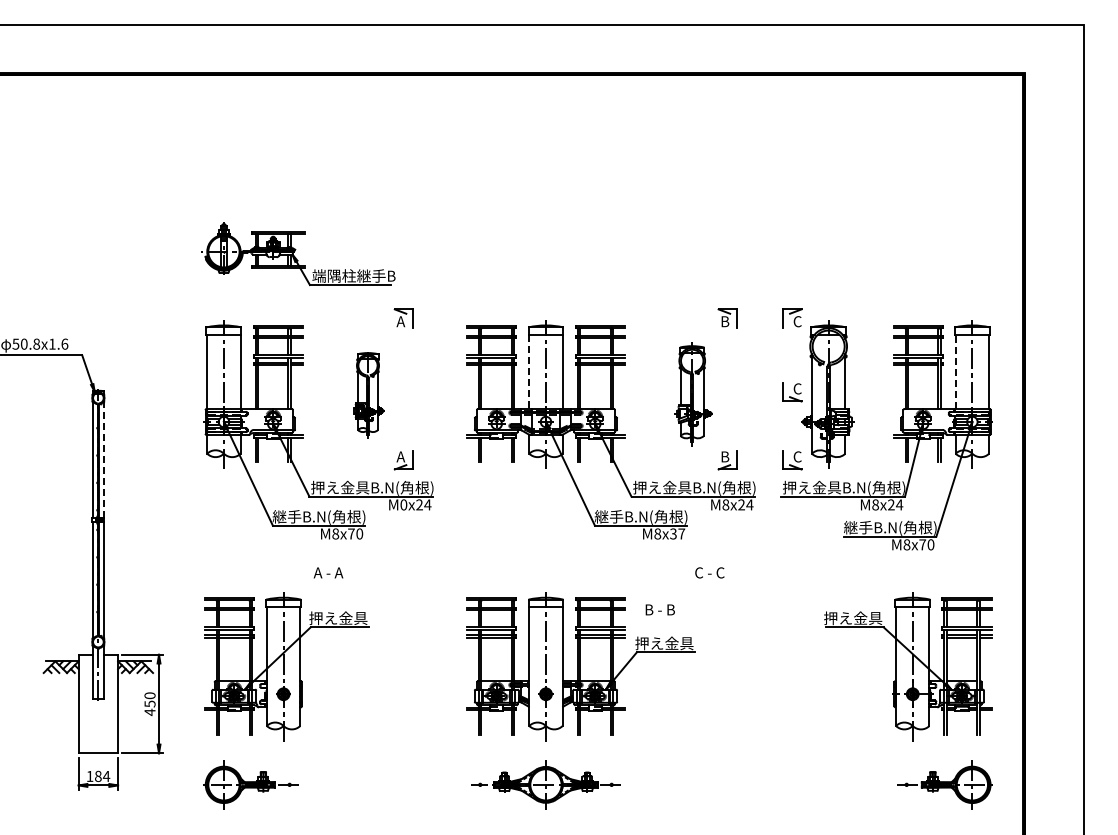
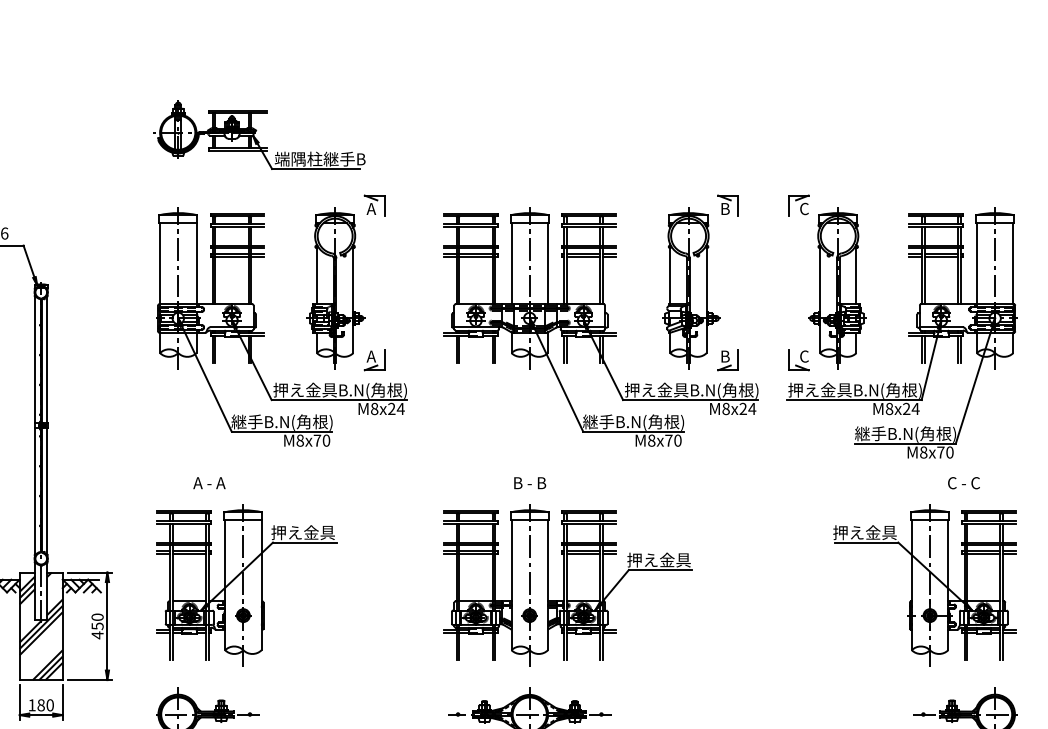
line: (955, 371) -> (976, 263), dashed -> solid
line: (529, 372) -> (511, 264), dashed -> solid
part: (792, 392) -> (798, 286), removed
part: (368, 394) -> (336, 288), size x1.67
part: (693, 394) -> (690, 288), size x1.43
line: (103, 455) -> (46, 355), dashed -> solid
text: (403, 504) -> (374, 408), M0x24 -> M8x24
text: (677, 533) -> (673, 440), M8x37 -> M8x70
text: (328, 572) -> (209, 482), moved
text: (709, 572) -> (963, 482), moved
text: (659, 609) -> (529, 482), moved
hatch: (98, 703) -> (41, 625), added
text: (106, 776) -> (50, 705), 184 -> 180

